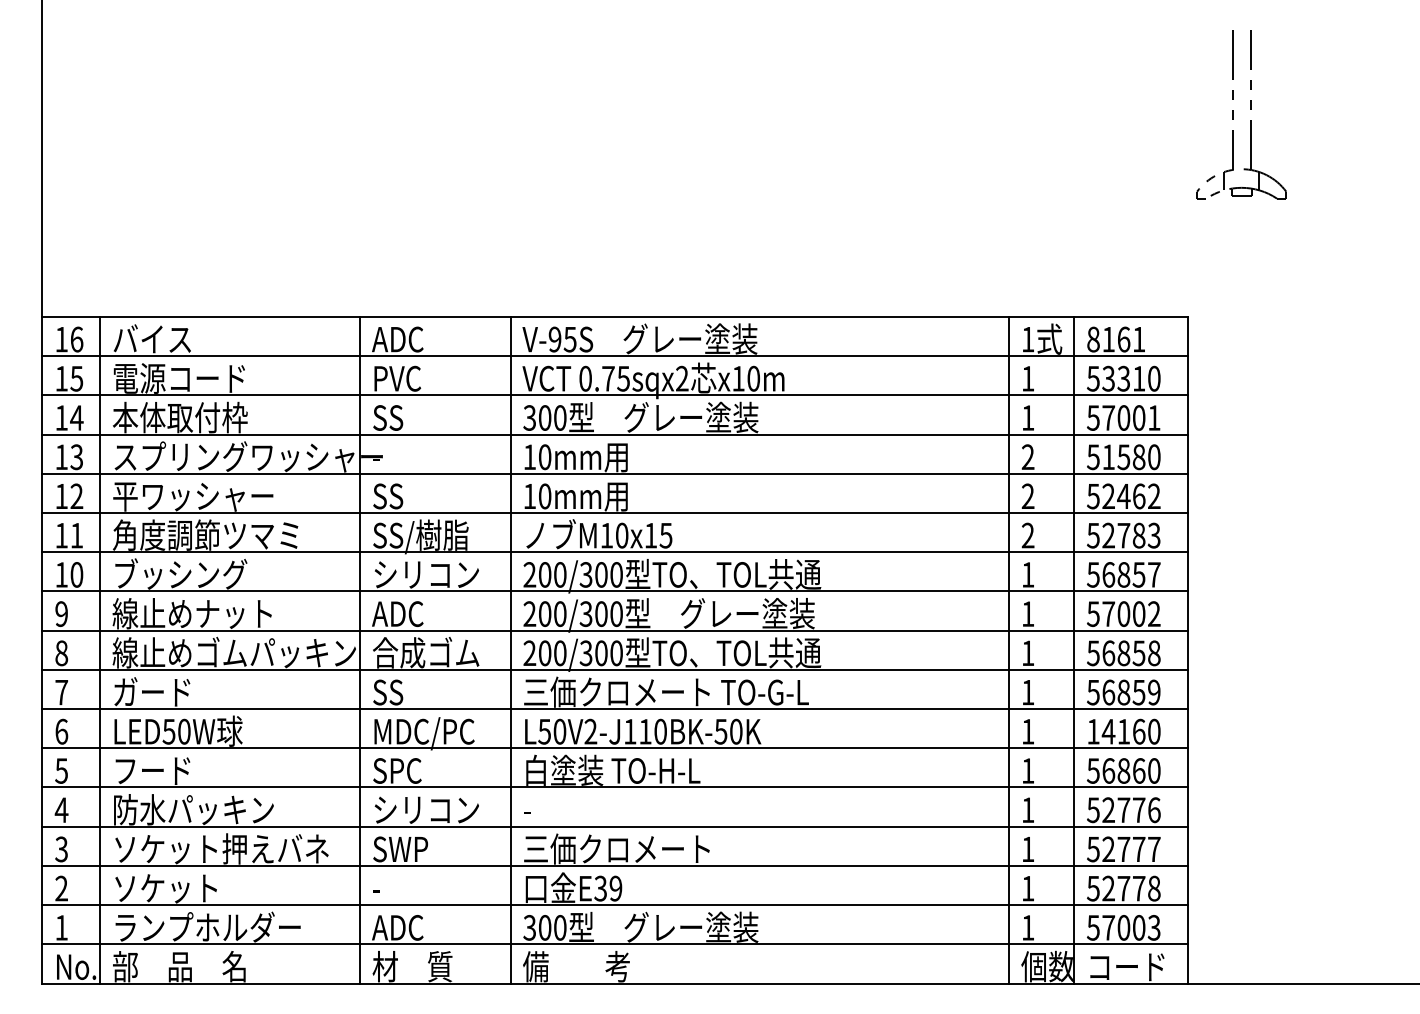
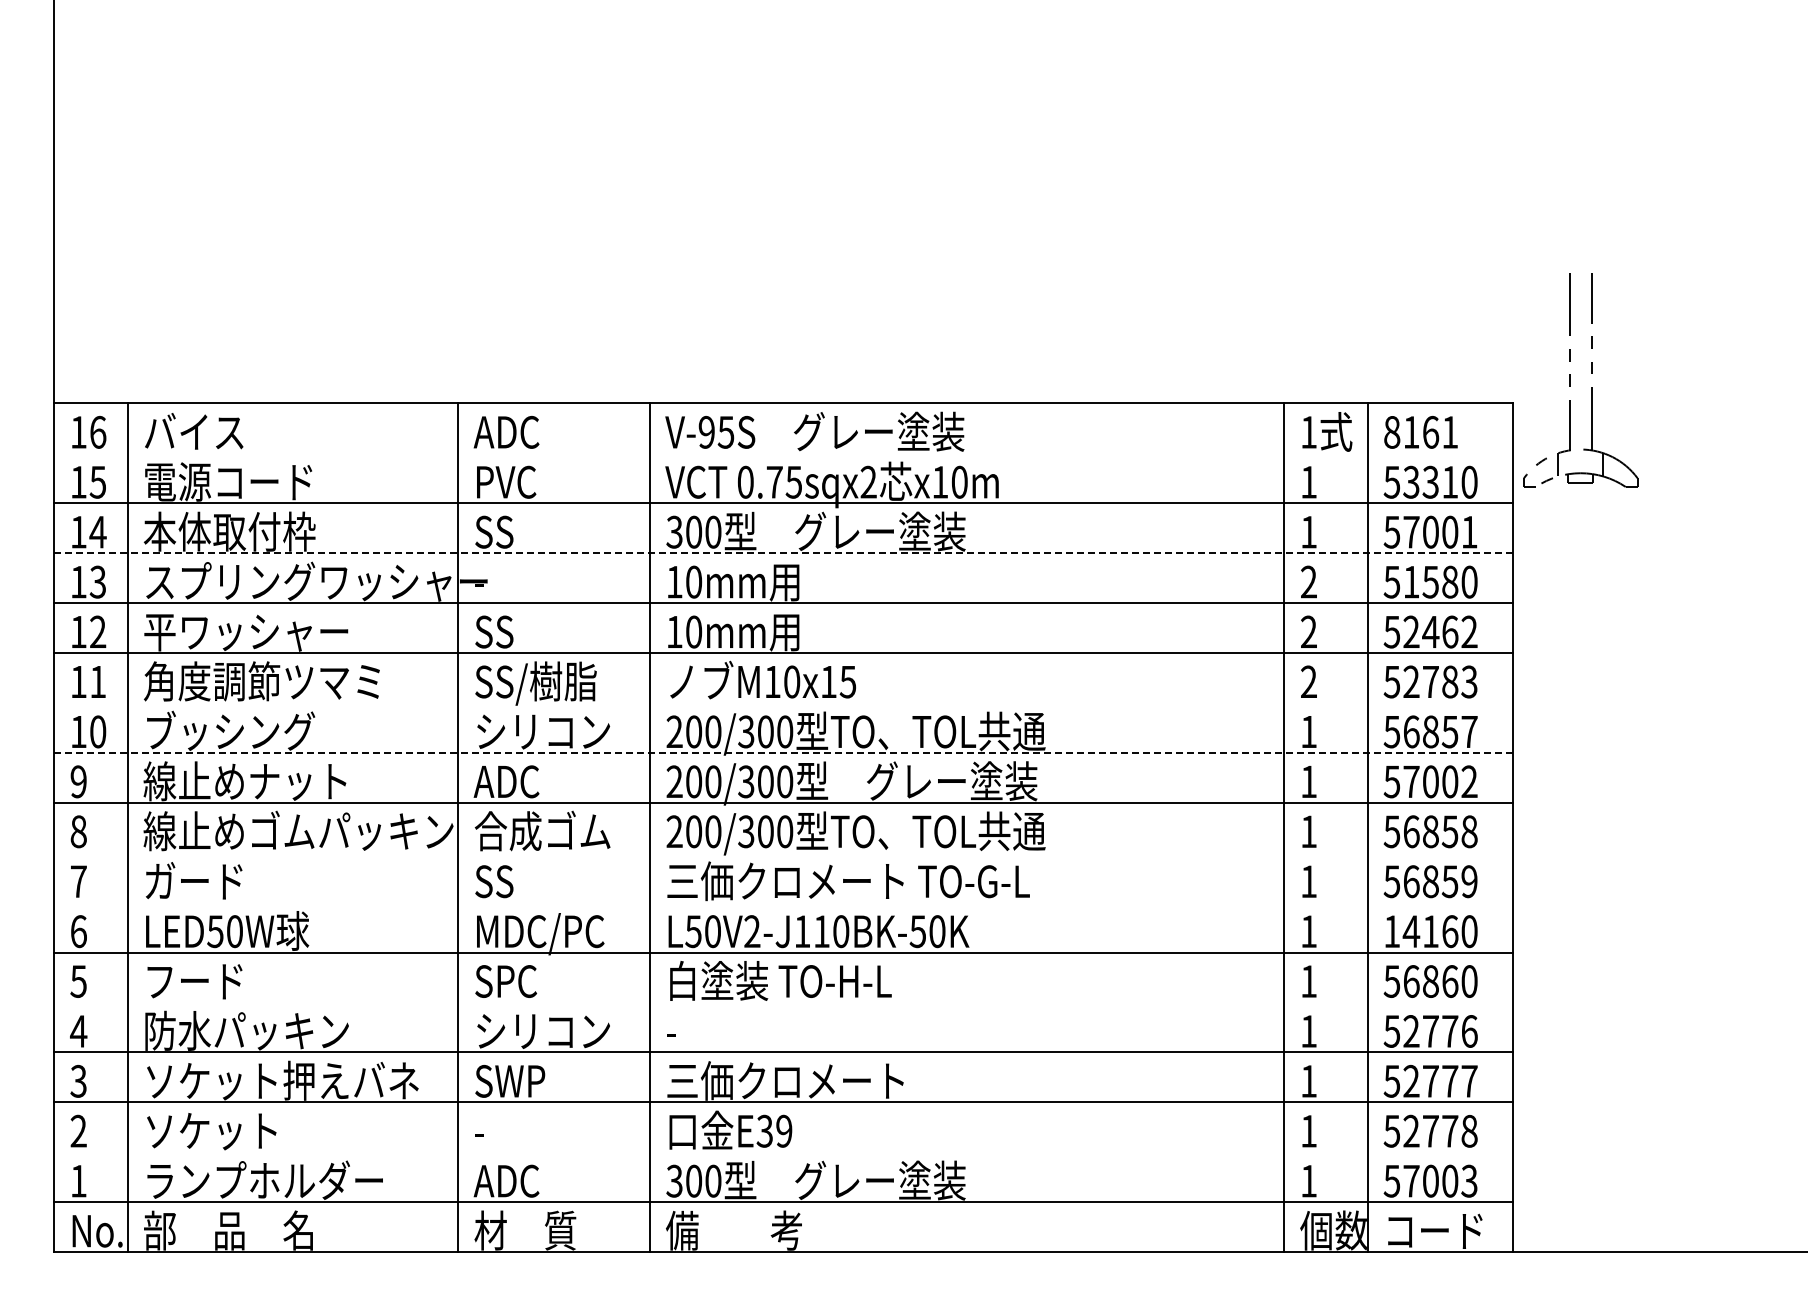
part: (1233, 114) -> (1570, 380), moved
line: (615, 356) -> (783, 453), removed
line: (615, 434) -> (783, 553), solid -> dashed
line: (615, 551) -> (783, 702), removed
line: (615, 591) -> (783, 752), solid -> dashed
line: (615, 669) -> (783, 852), removed
line: (615, 708) -> (783, 902), removed
line: (615, 787) -> (783, 1002), removed
line: (615, 905) -> (783, 1152), removed

